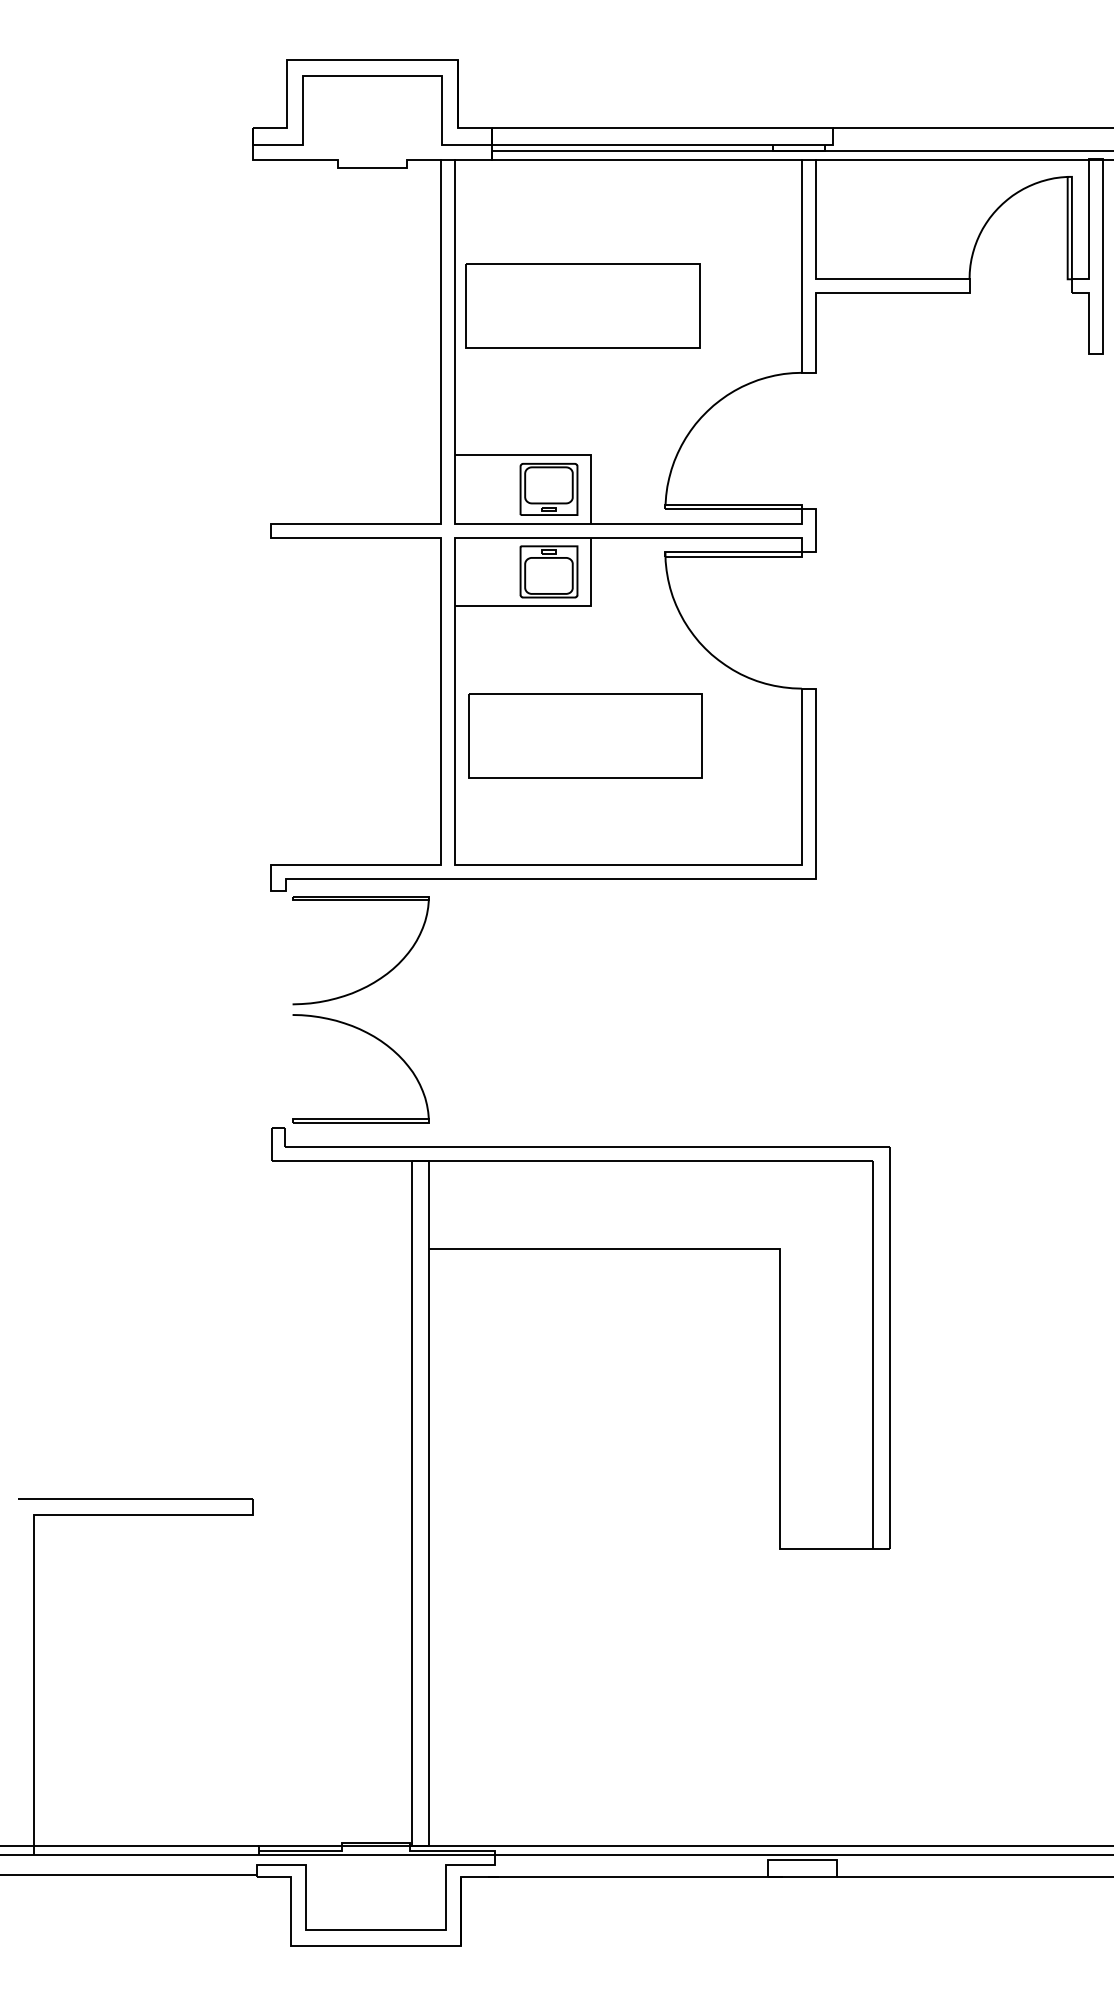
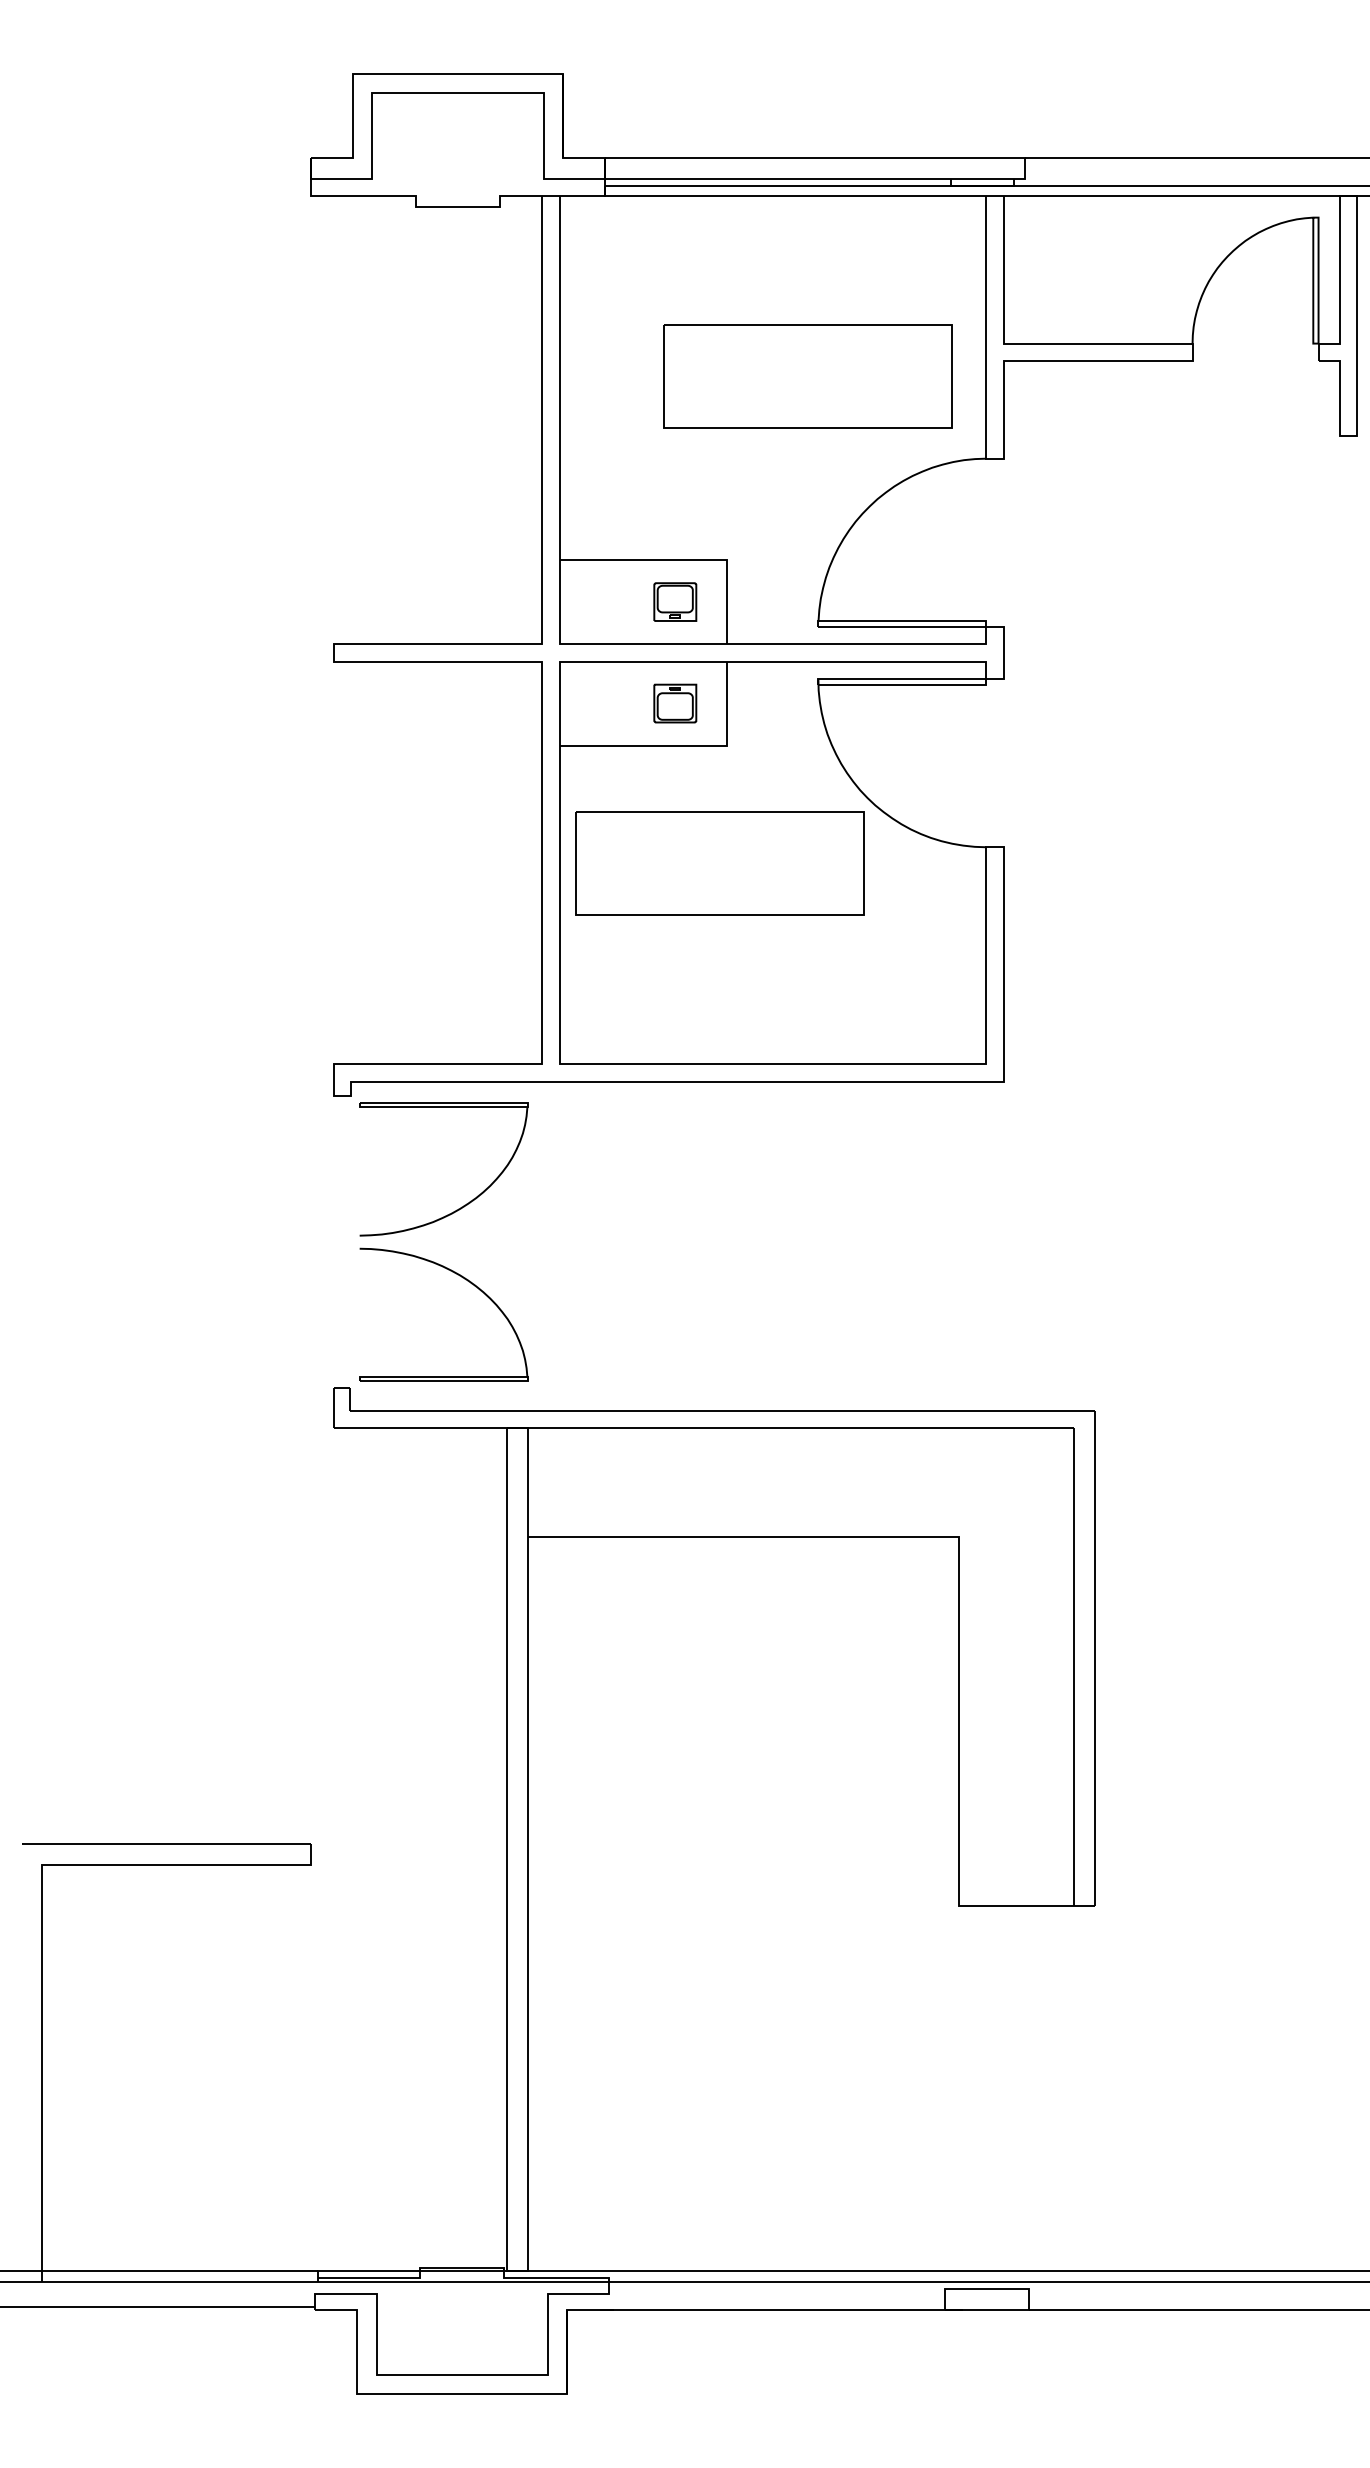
part: (582, 306) -> (807, 376), moved
part: (549, 488) -> (675, 601), size x0.6
part: (549, 571) -> (675, 703), size x0.6
part: (585, 735) -> (719, 863), moved

